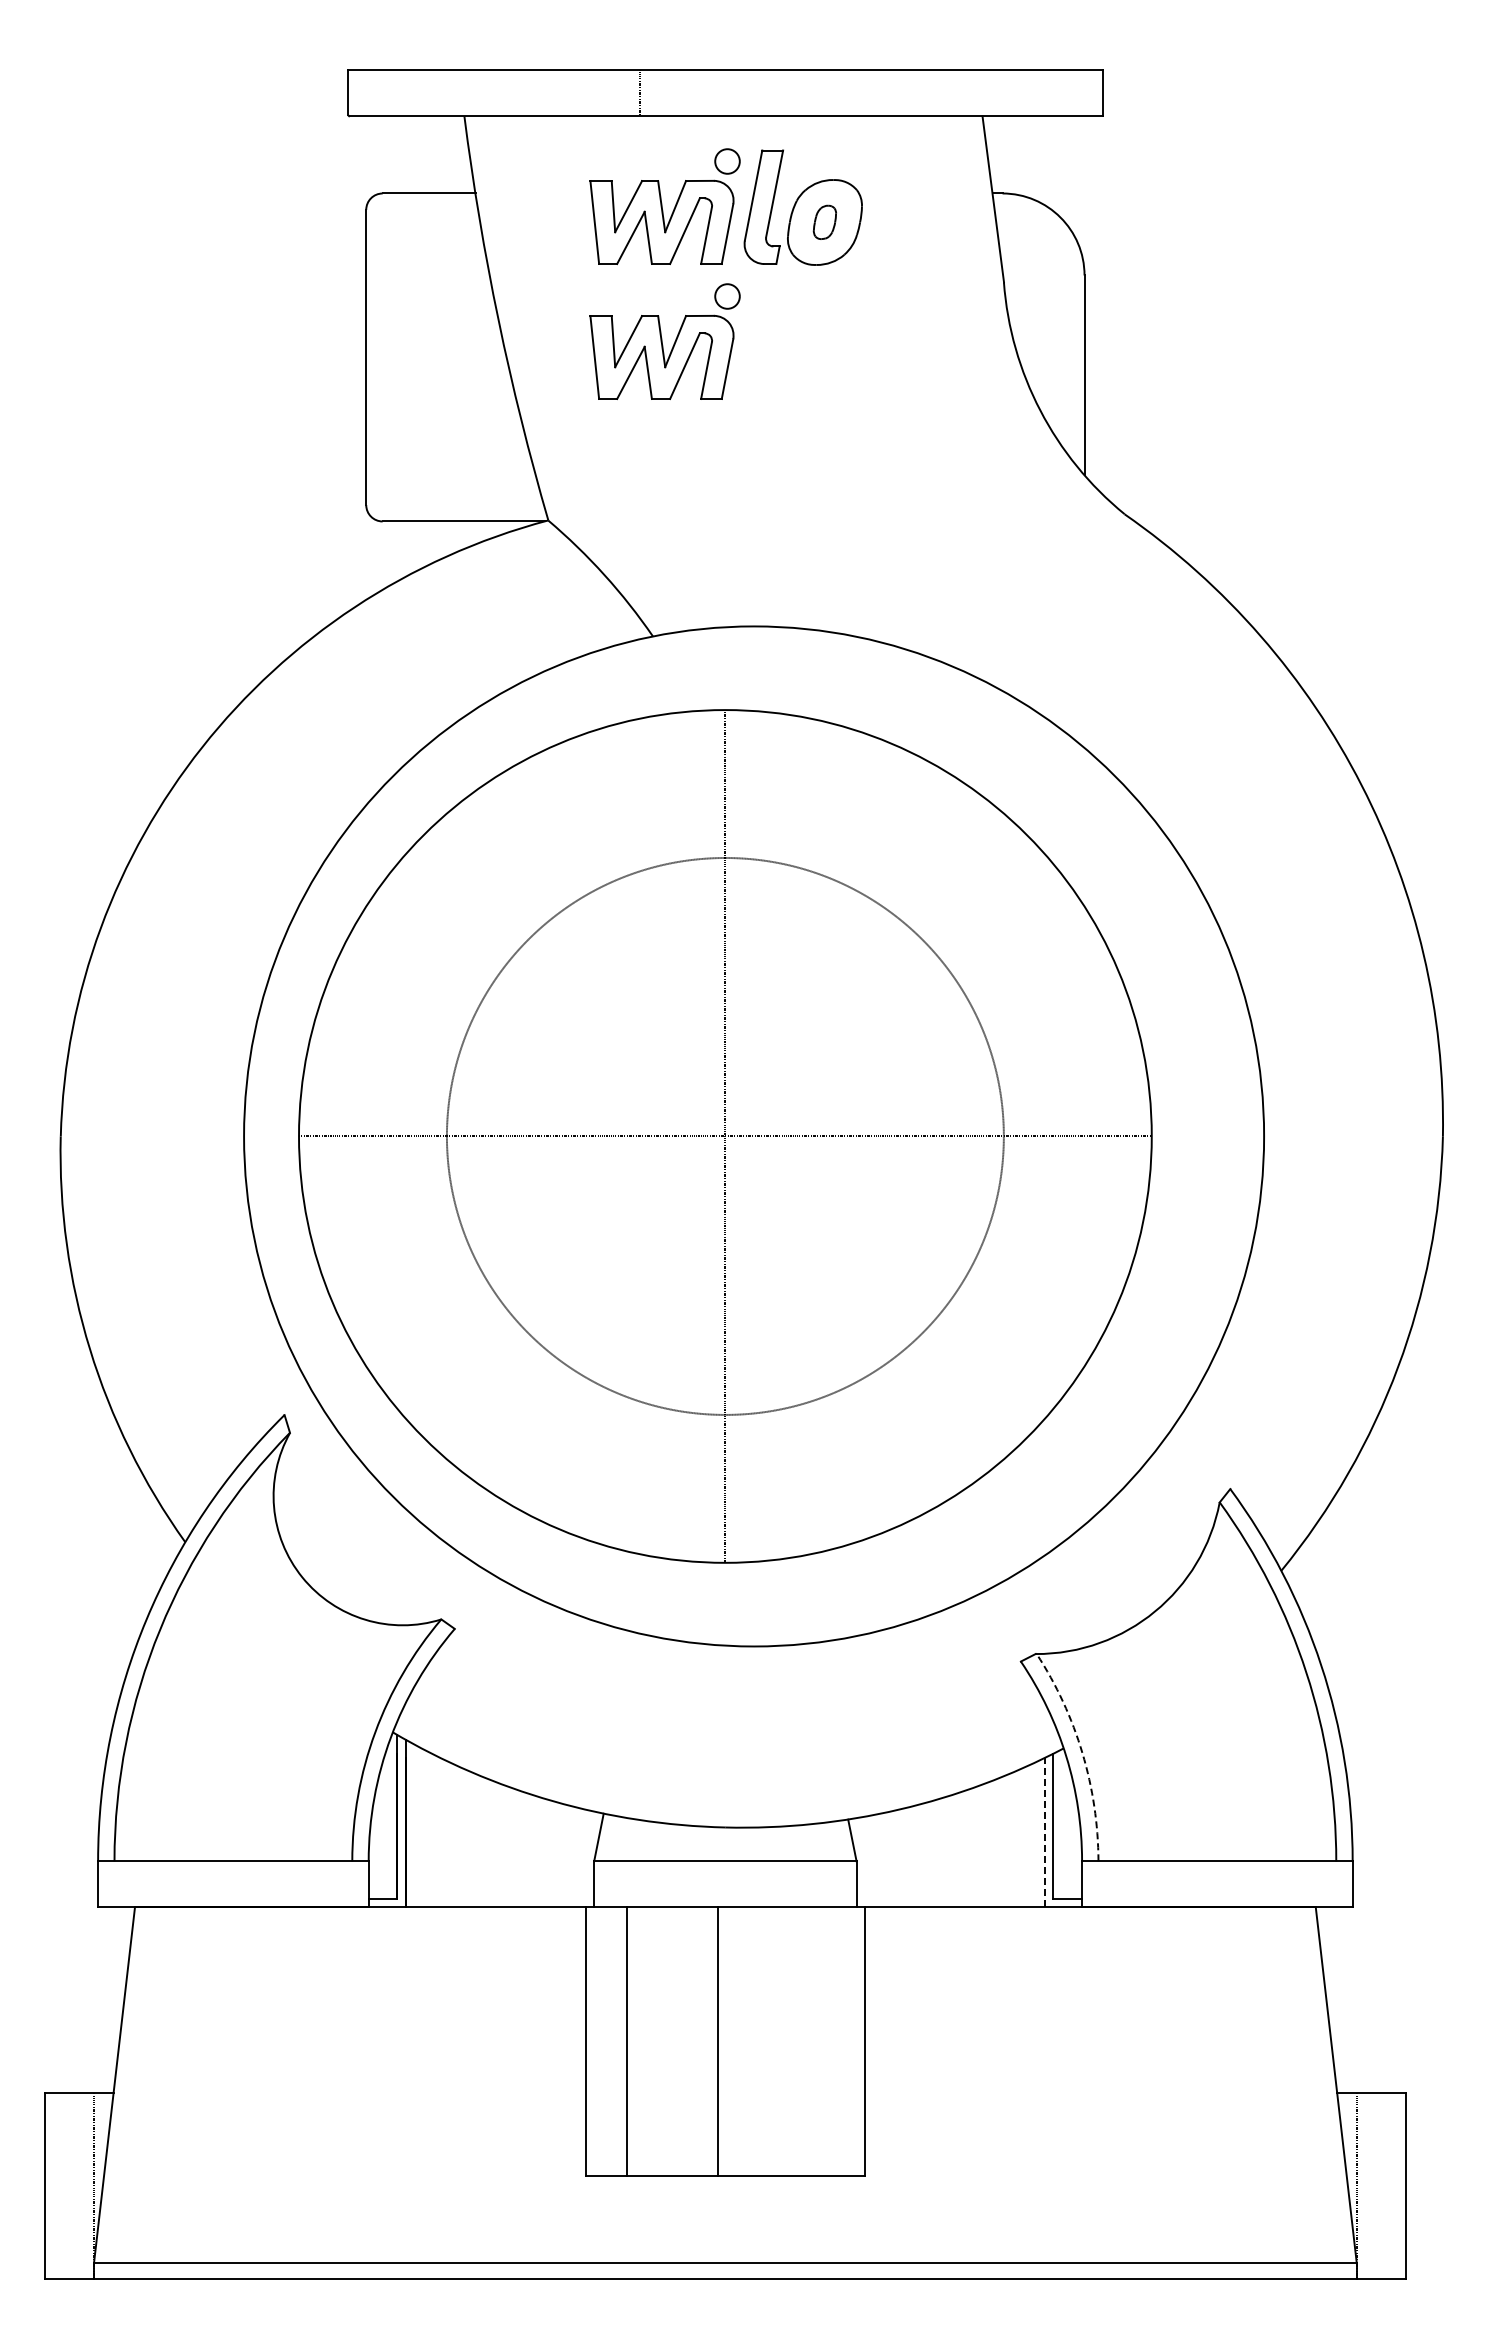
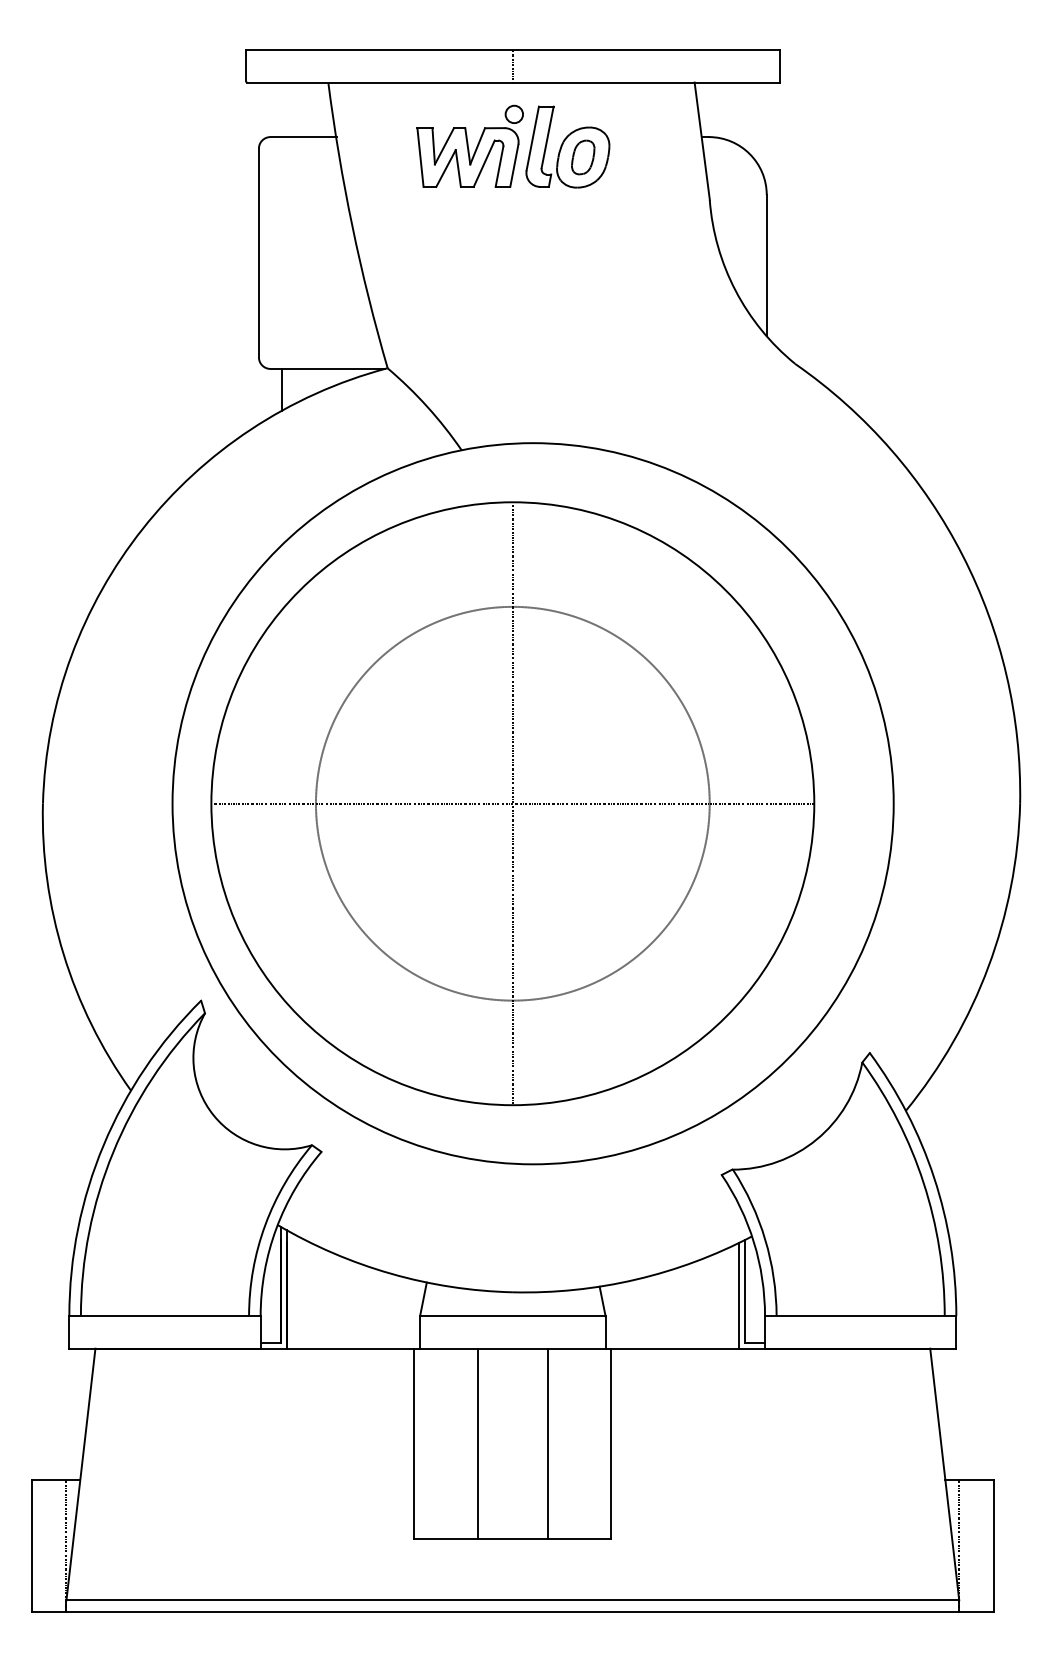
line: (640, 93) -> (512, 66), moved
part: (824, 222) -> (582, 157), size x1.43
part: (664, 341) -> (469, 241), removed
line: (399, 550) -> (282, 389), added
arc: (1082, 1753) -> (765, 1239), dashed -> solid
line: (1045, 1832) -> (739, 1295), dashed -> solid
line: (627, 2041) -> (478, 1443), moved
line: (717, 2041) -> (547, 1443), moved

